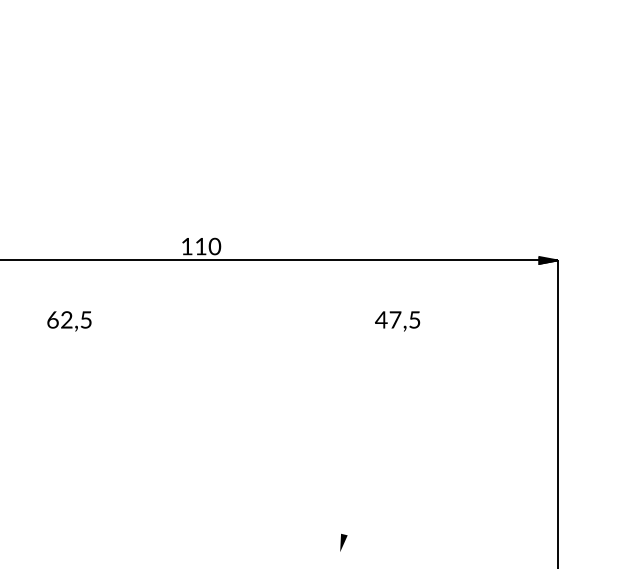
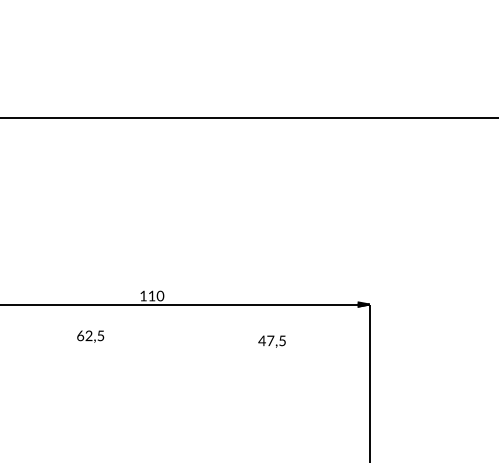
text: (69, 320) -> (90, 336), moved

